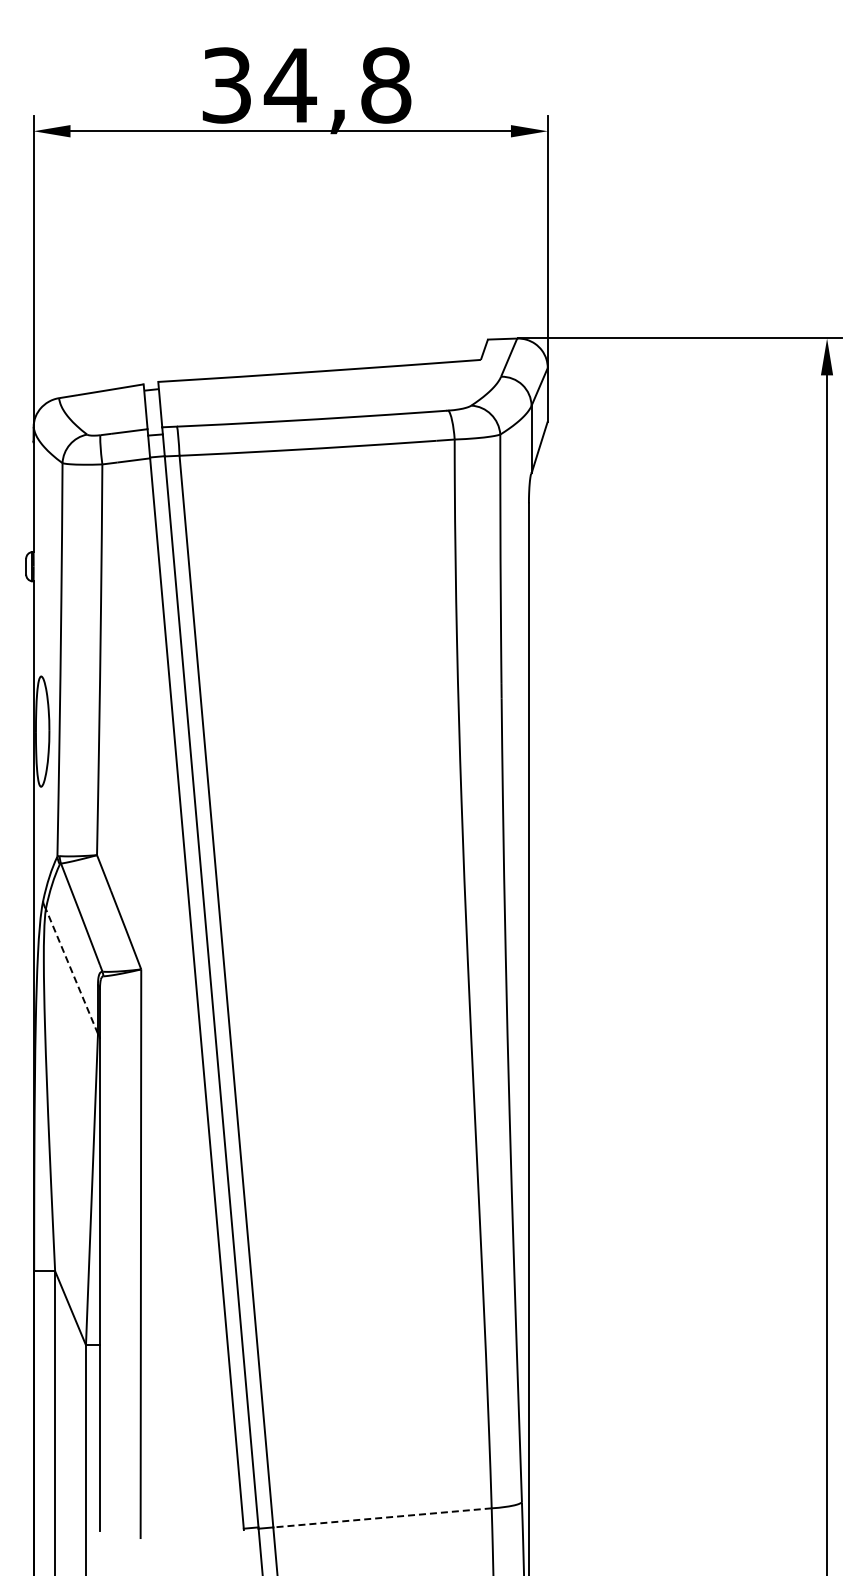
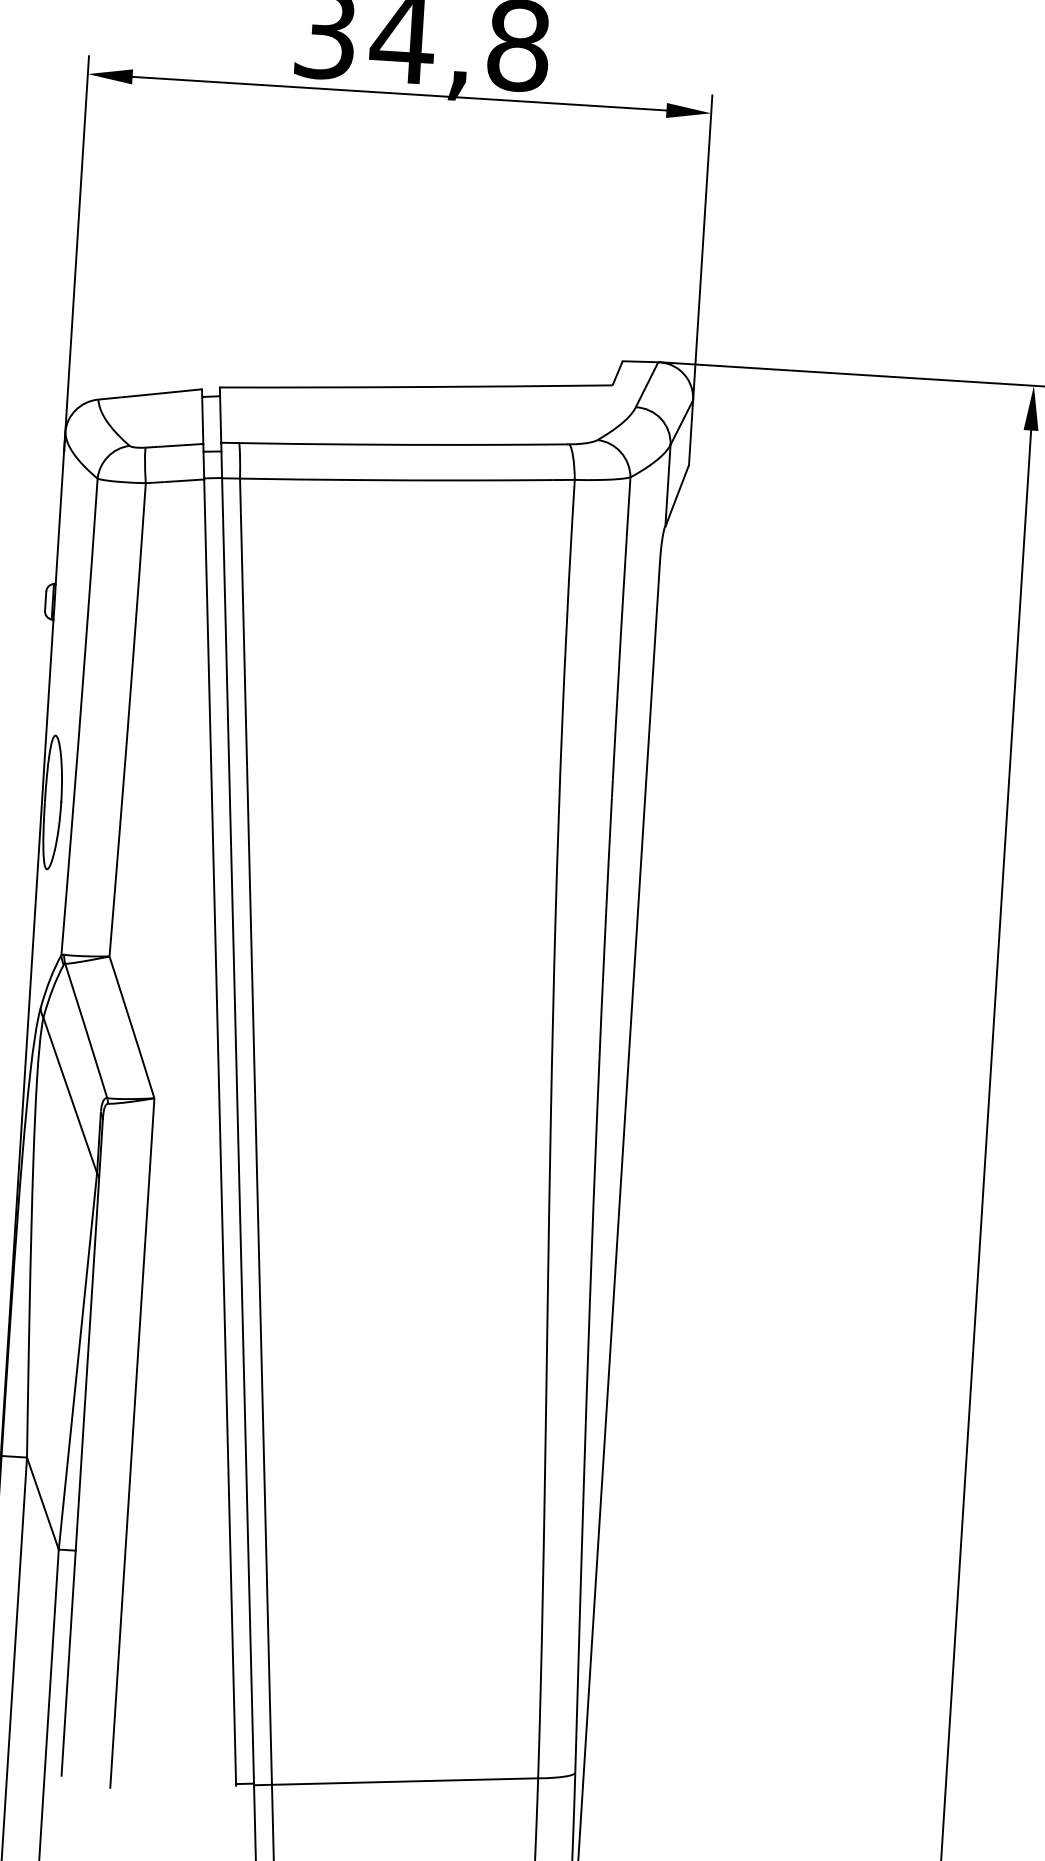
line: (71, 971) -> (69, 1095), dashed -> solid
line: (382, 1517) -> (405, 1781), dashed -> solid

